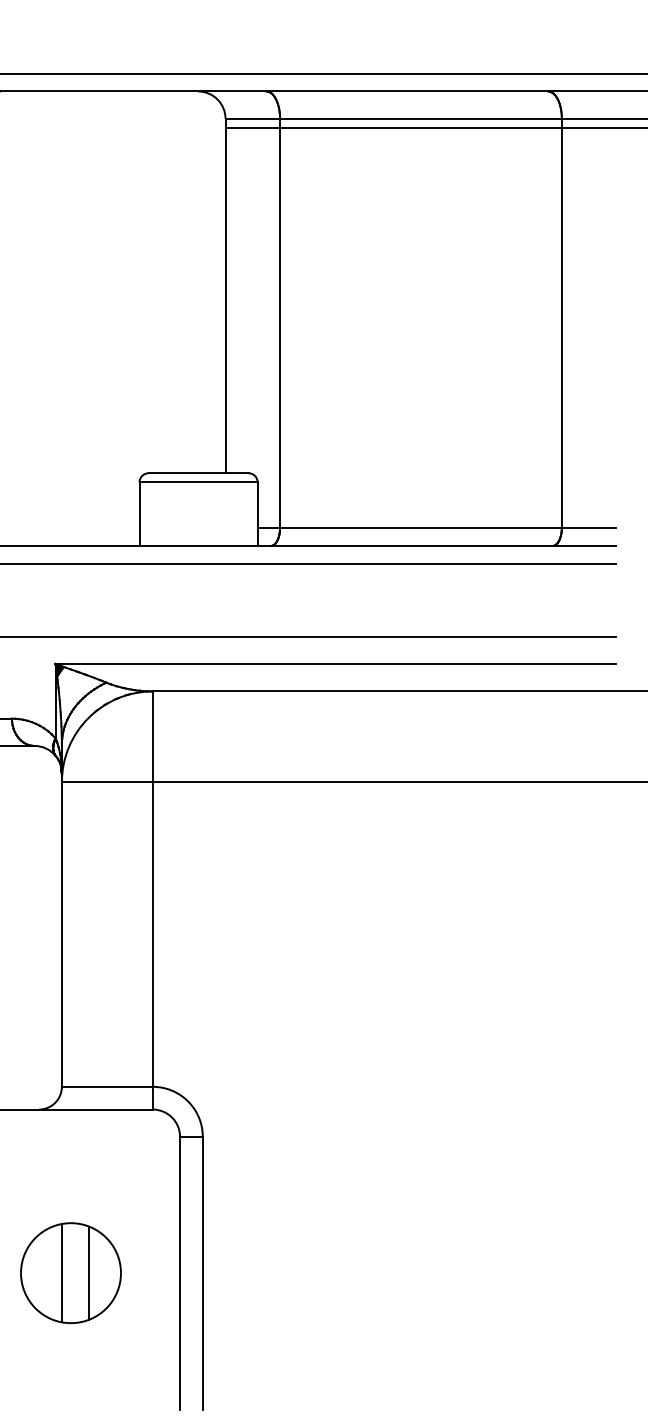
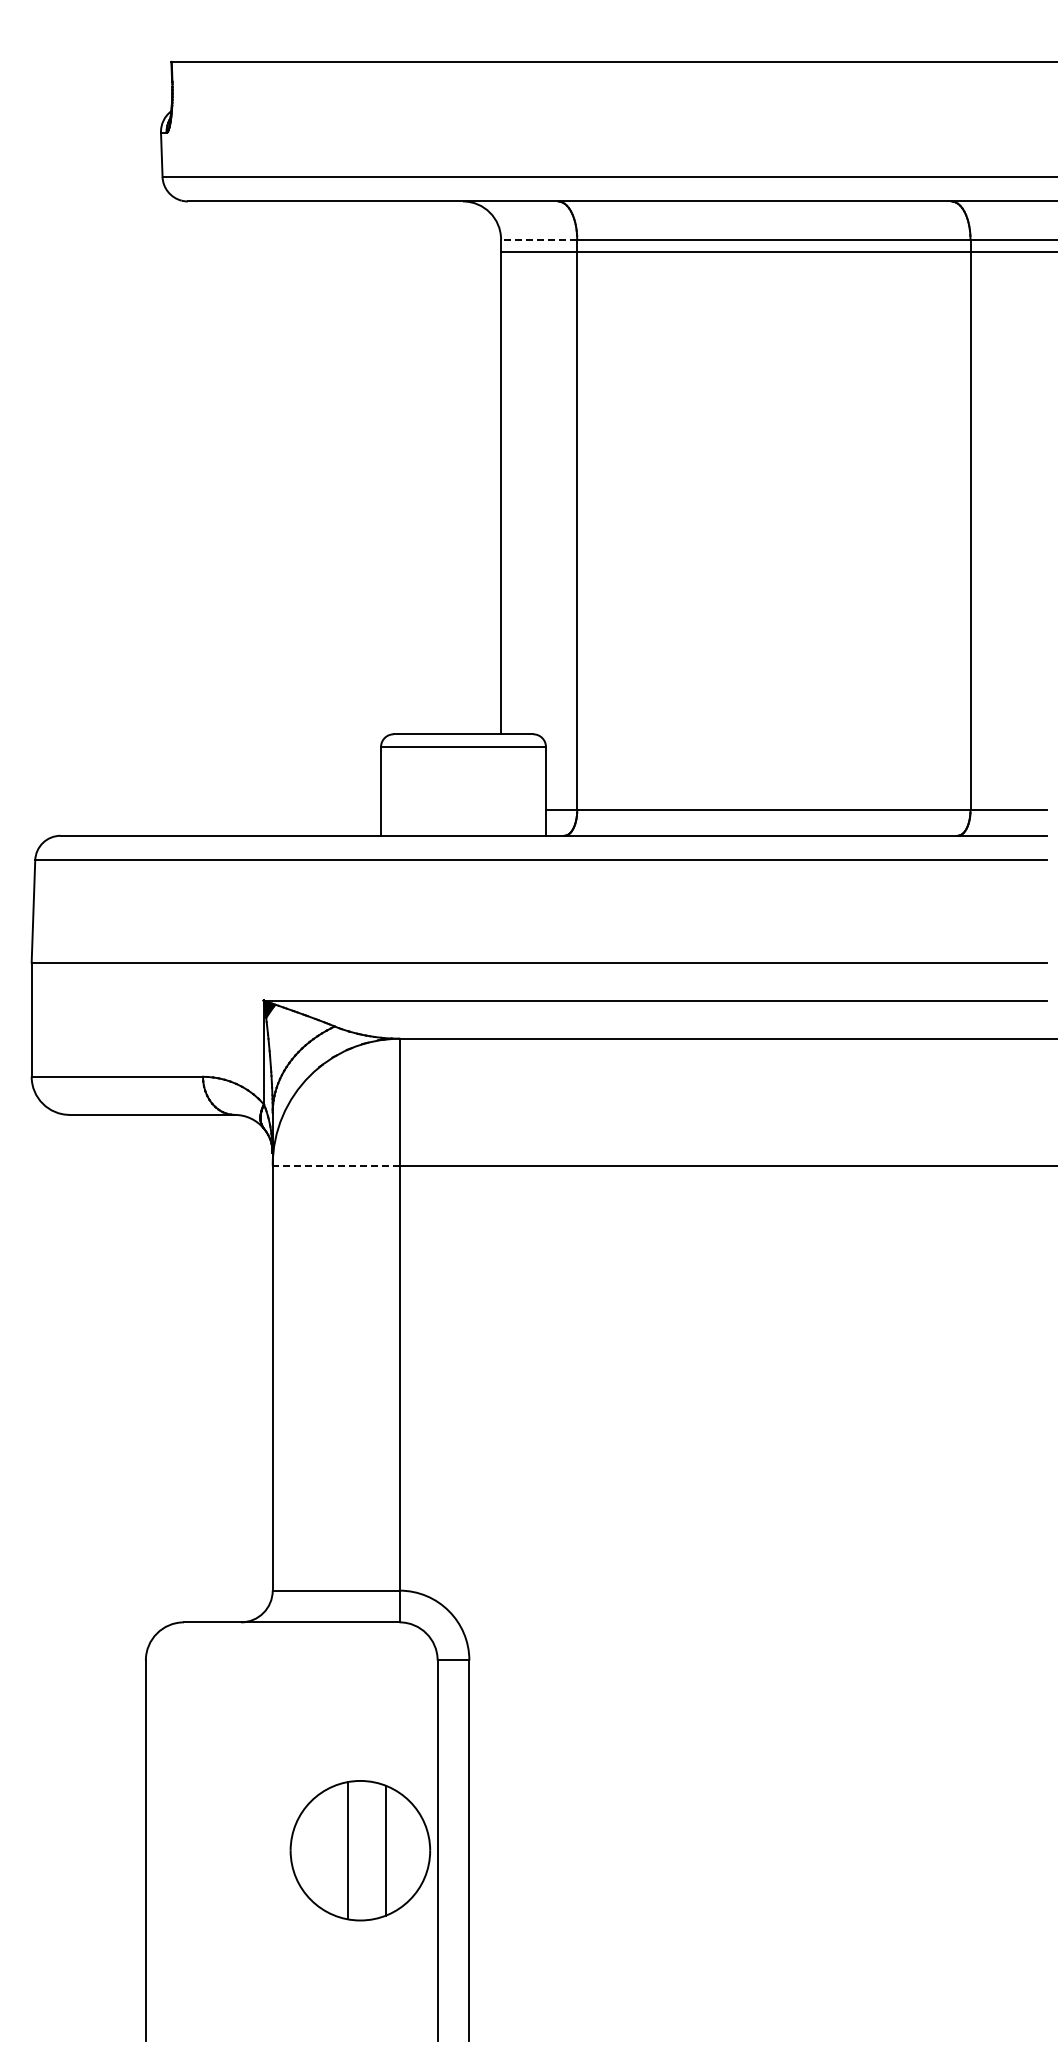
line: (252, 118) -> (538, 239), solid -> dashed
line: (106, 782) -> (335, 1165), solid -> dashed
part: (71, 1273) -> (360, 1850), moved

